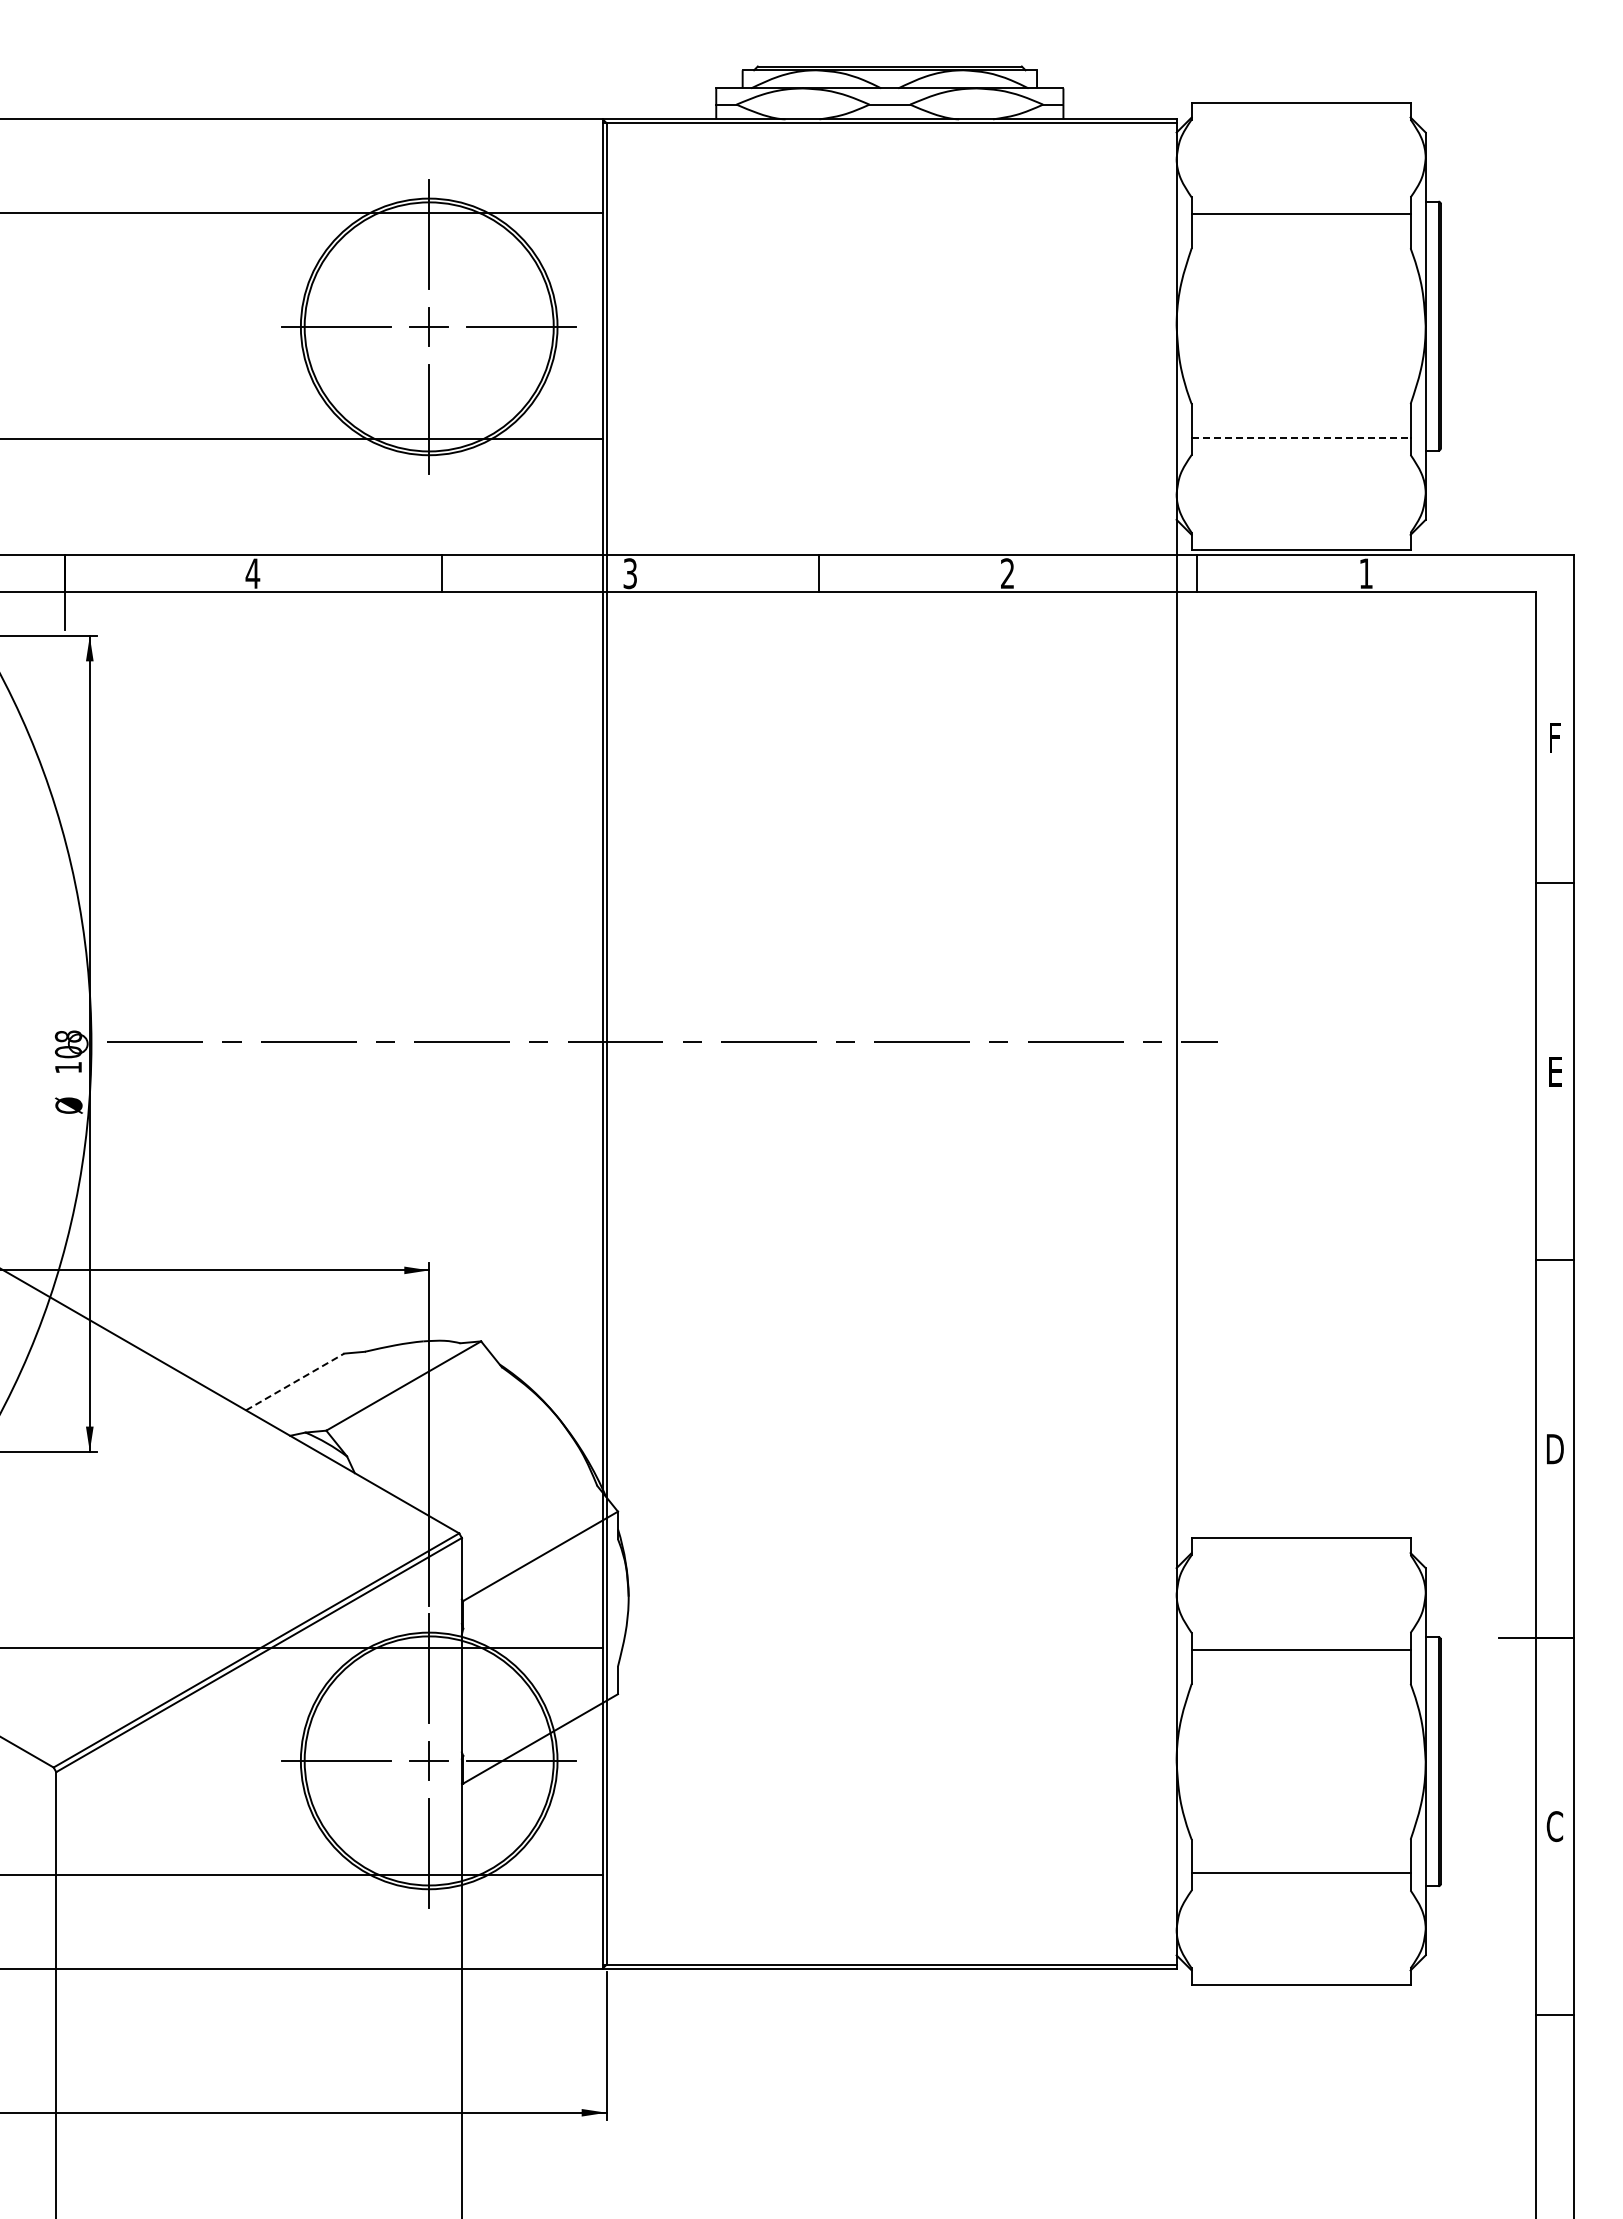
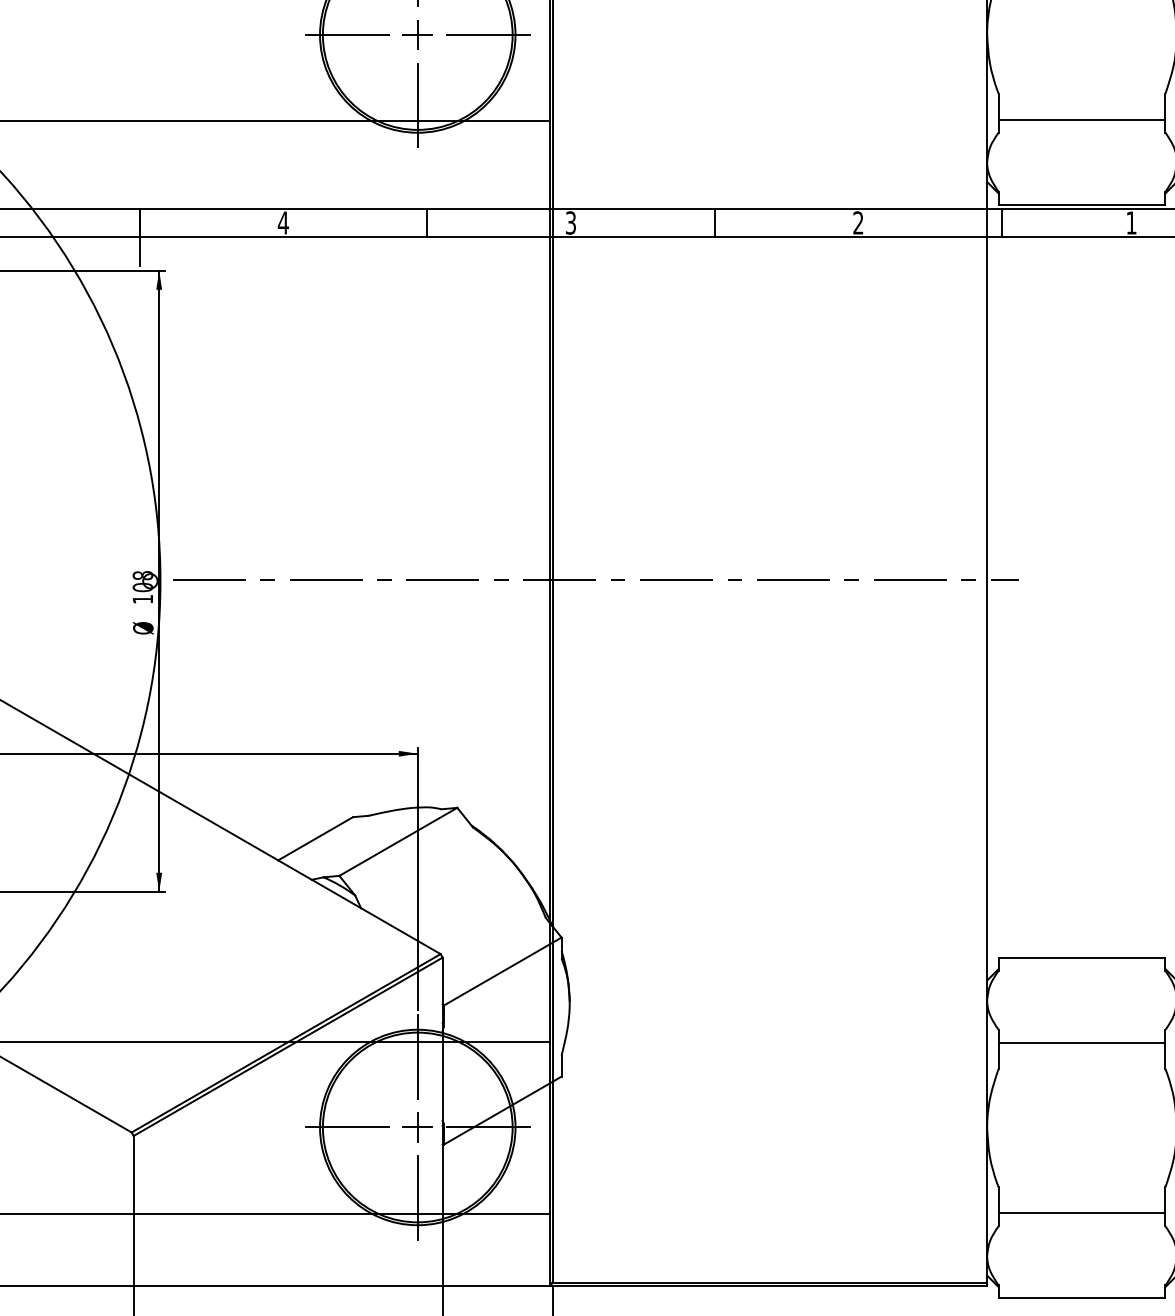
line: (1301, 437) -> (1082, 119), dashed -> solid
line: (295, 1381) -> (315, 838), dashed -> solid

